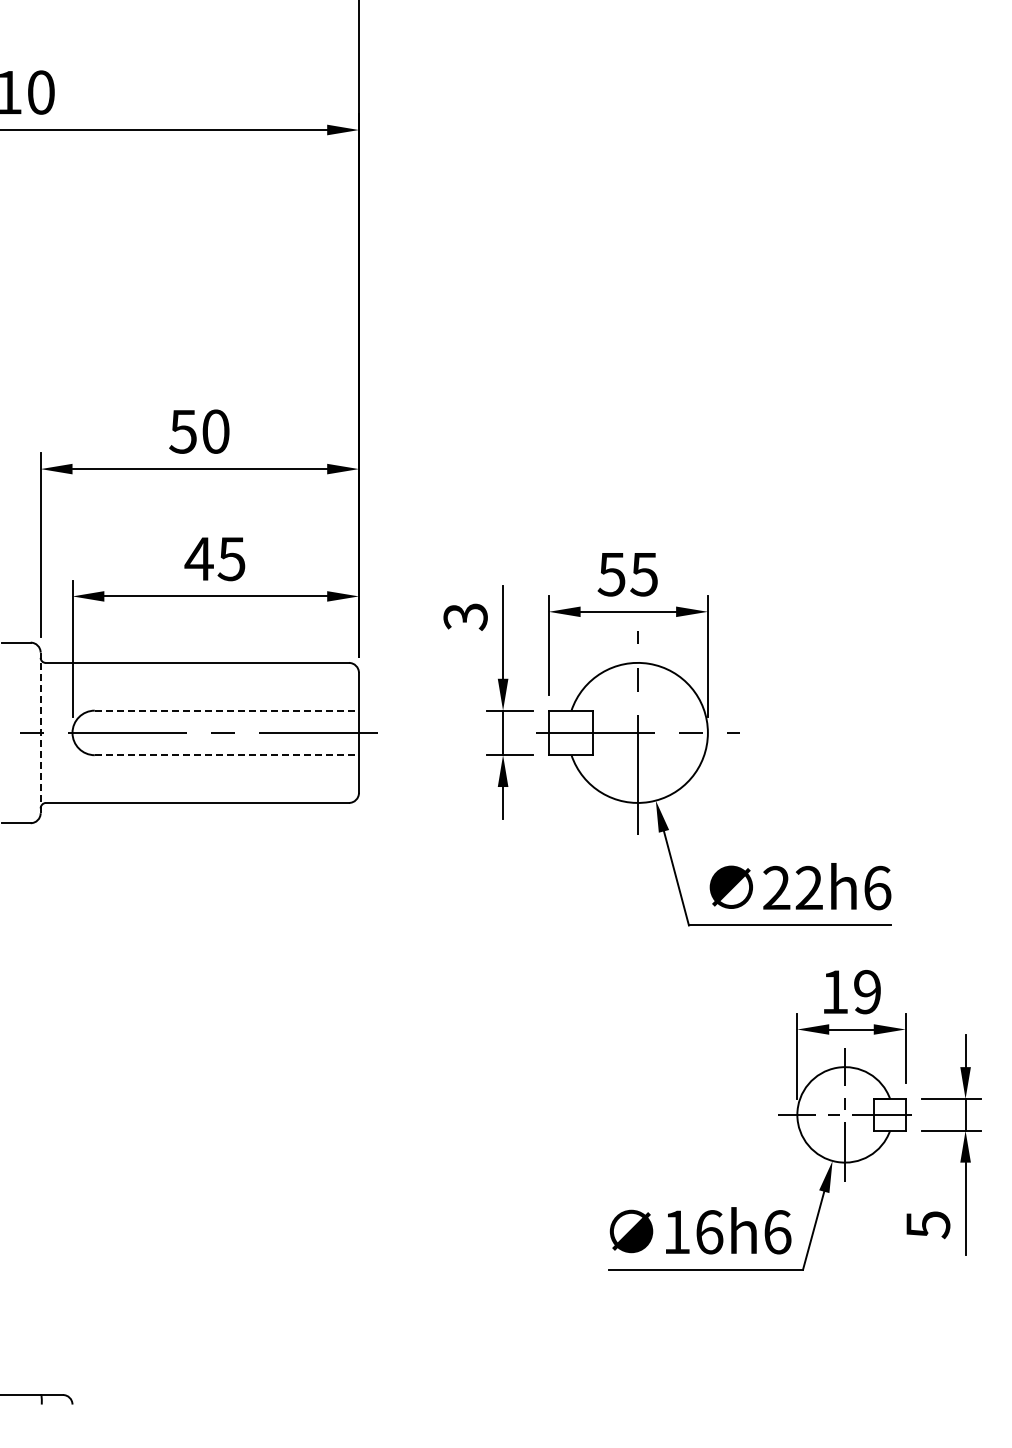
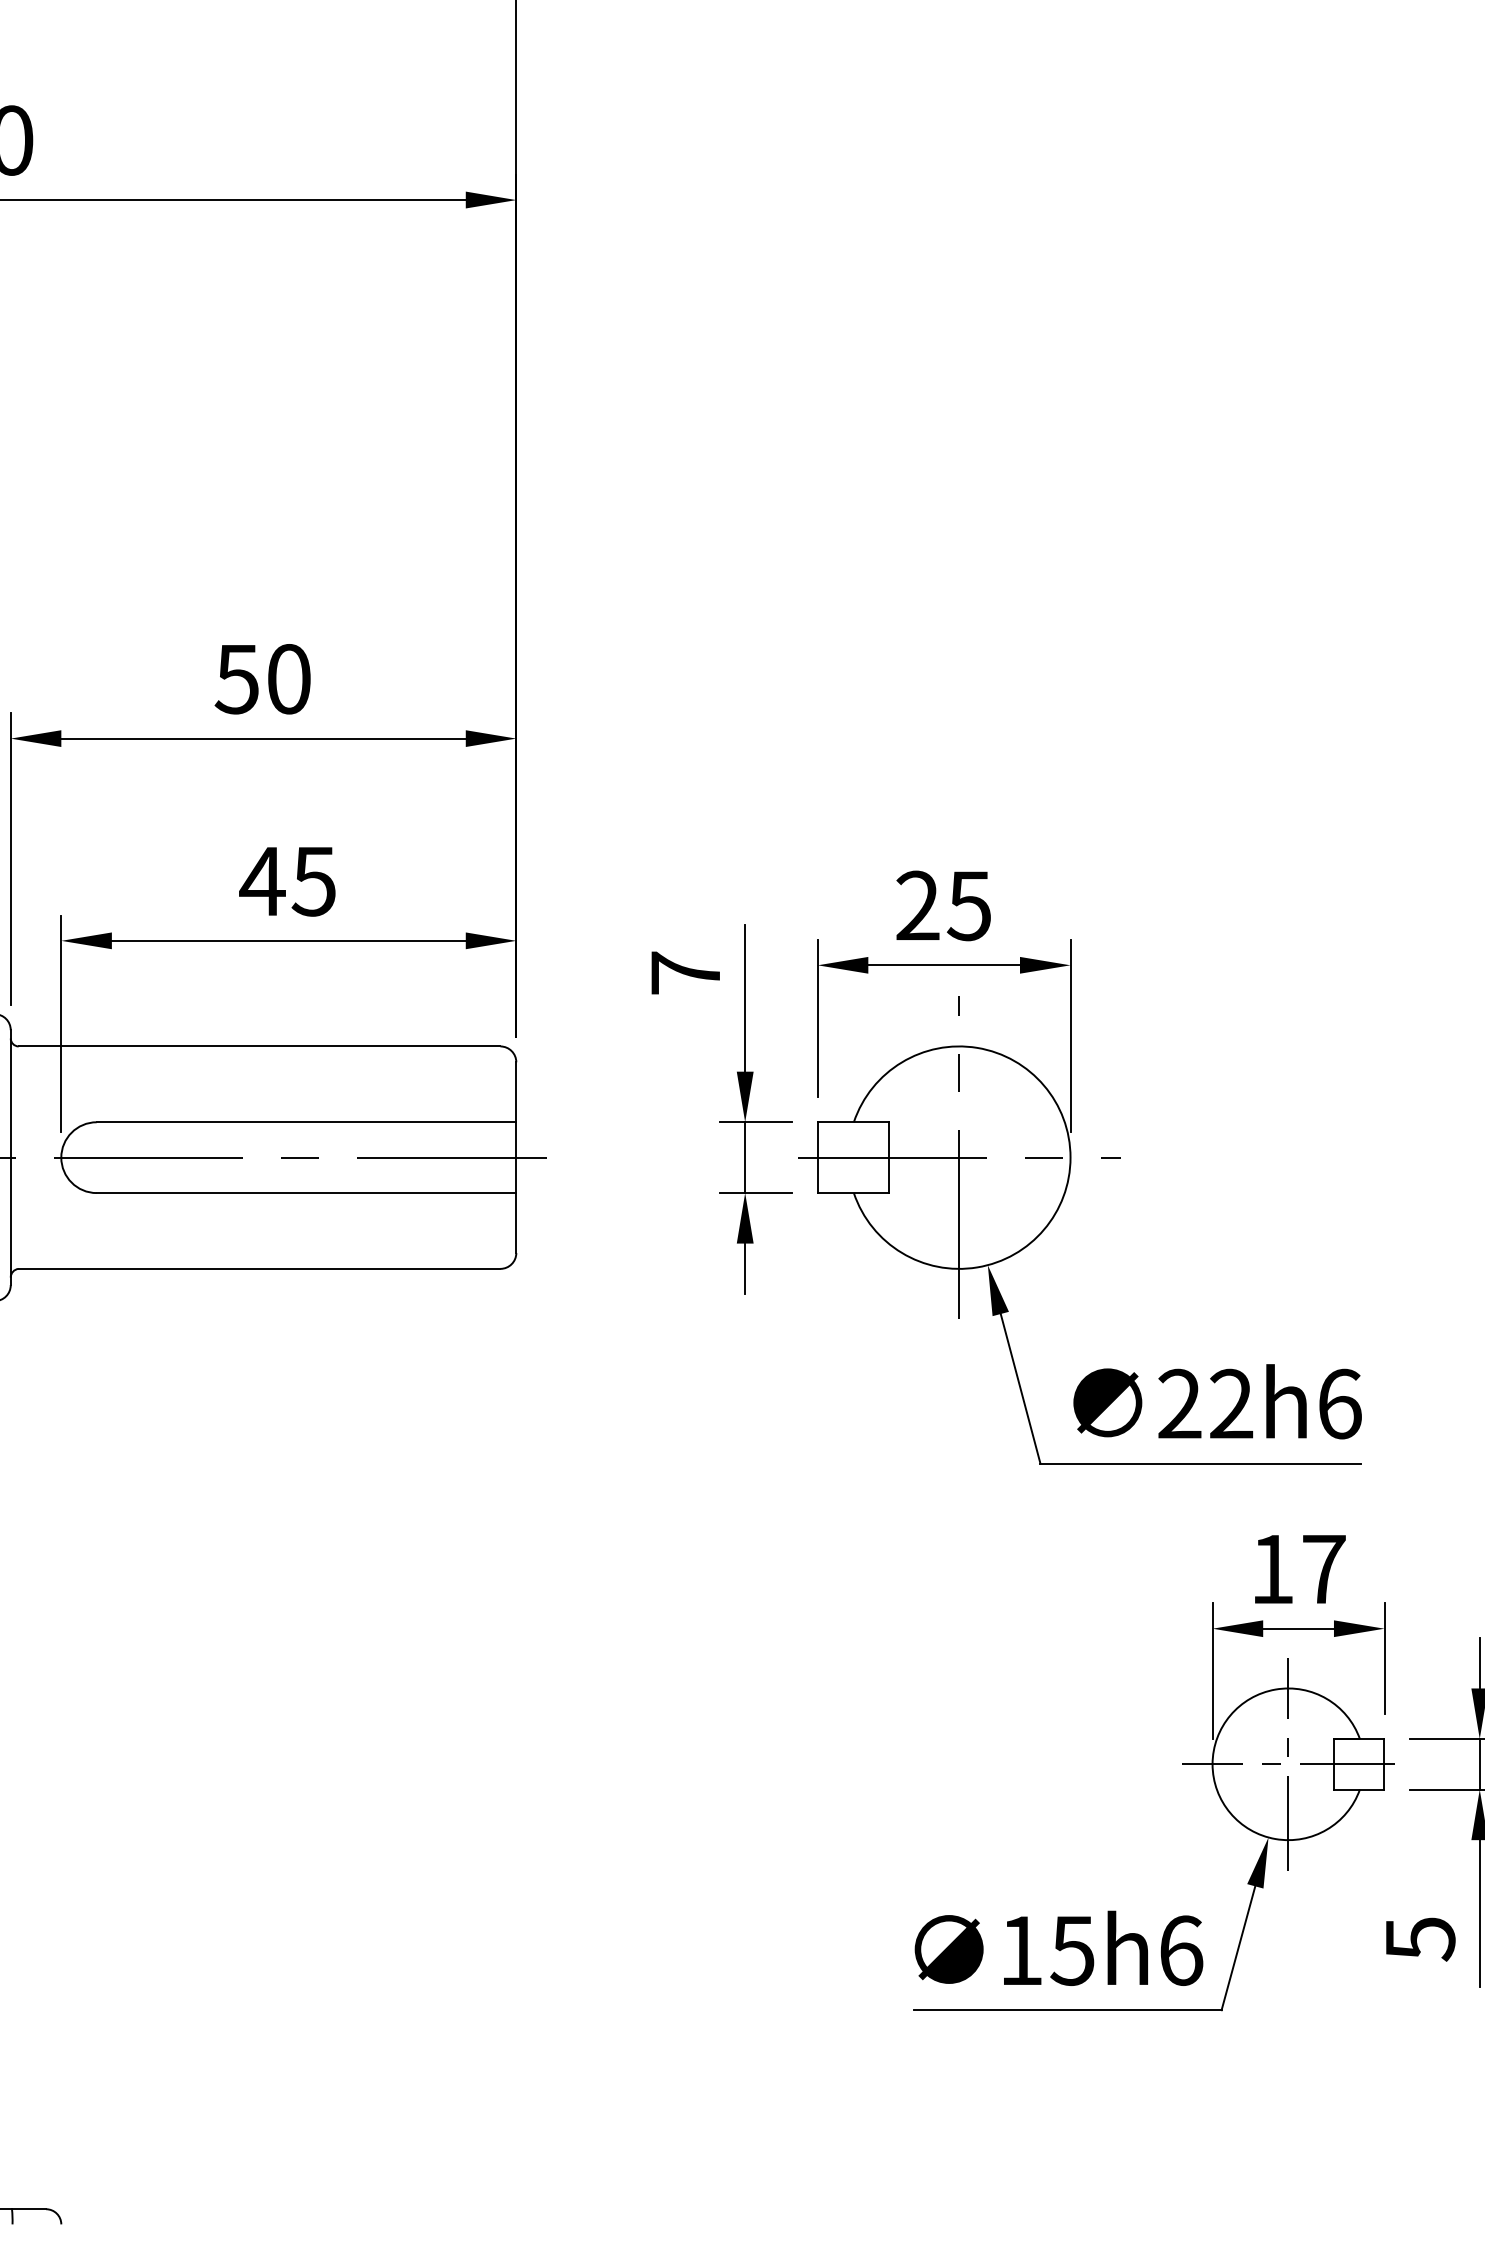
text: (611, 574) -> (917, 906), 55 -> 25
text: (465, 616) -> (685, 972), 3 -> 7
line: (227, 710) -> (307, 1122), dashed -> solid
line: (40, 732) -> (10, 1156), dashed -> solid
line: (227, 755) -> (307, 1193), dashed -> solid
text: (867, 991) -> (1323, 1568), 19 -> 17
text: (709, 1232) -> (1073, 1951), 16h6 -> 15h6

